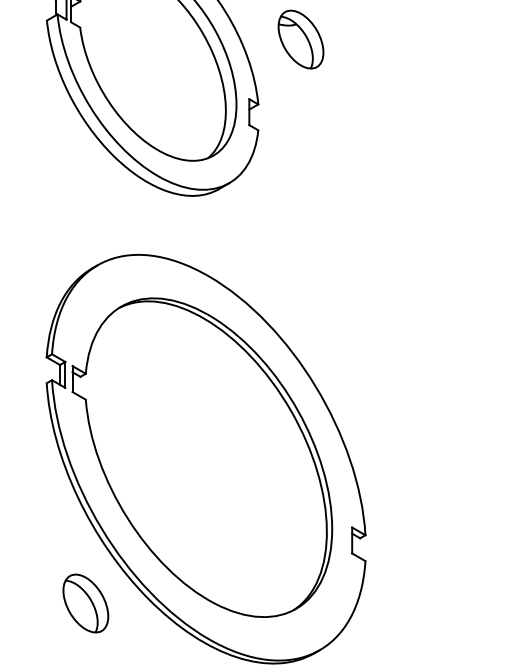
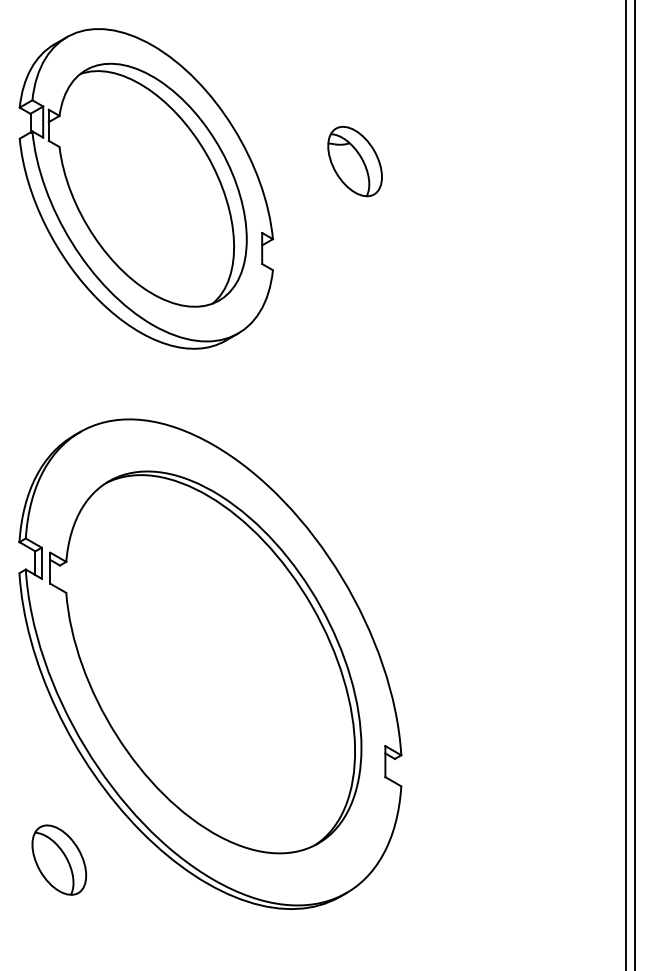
part: (300, 39) -> (354, 161), moved
part: (85, 603) -> (58, 859), moved

